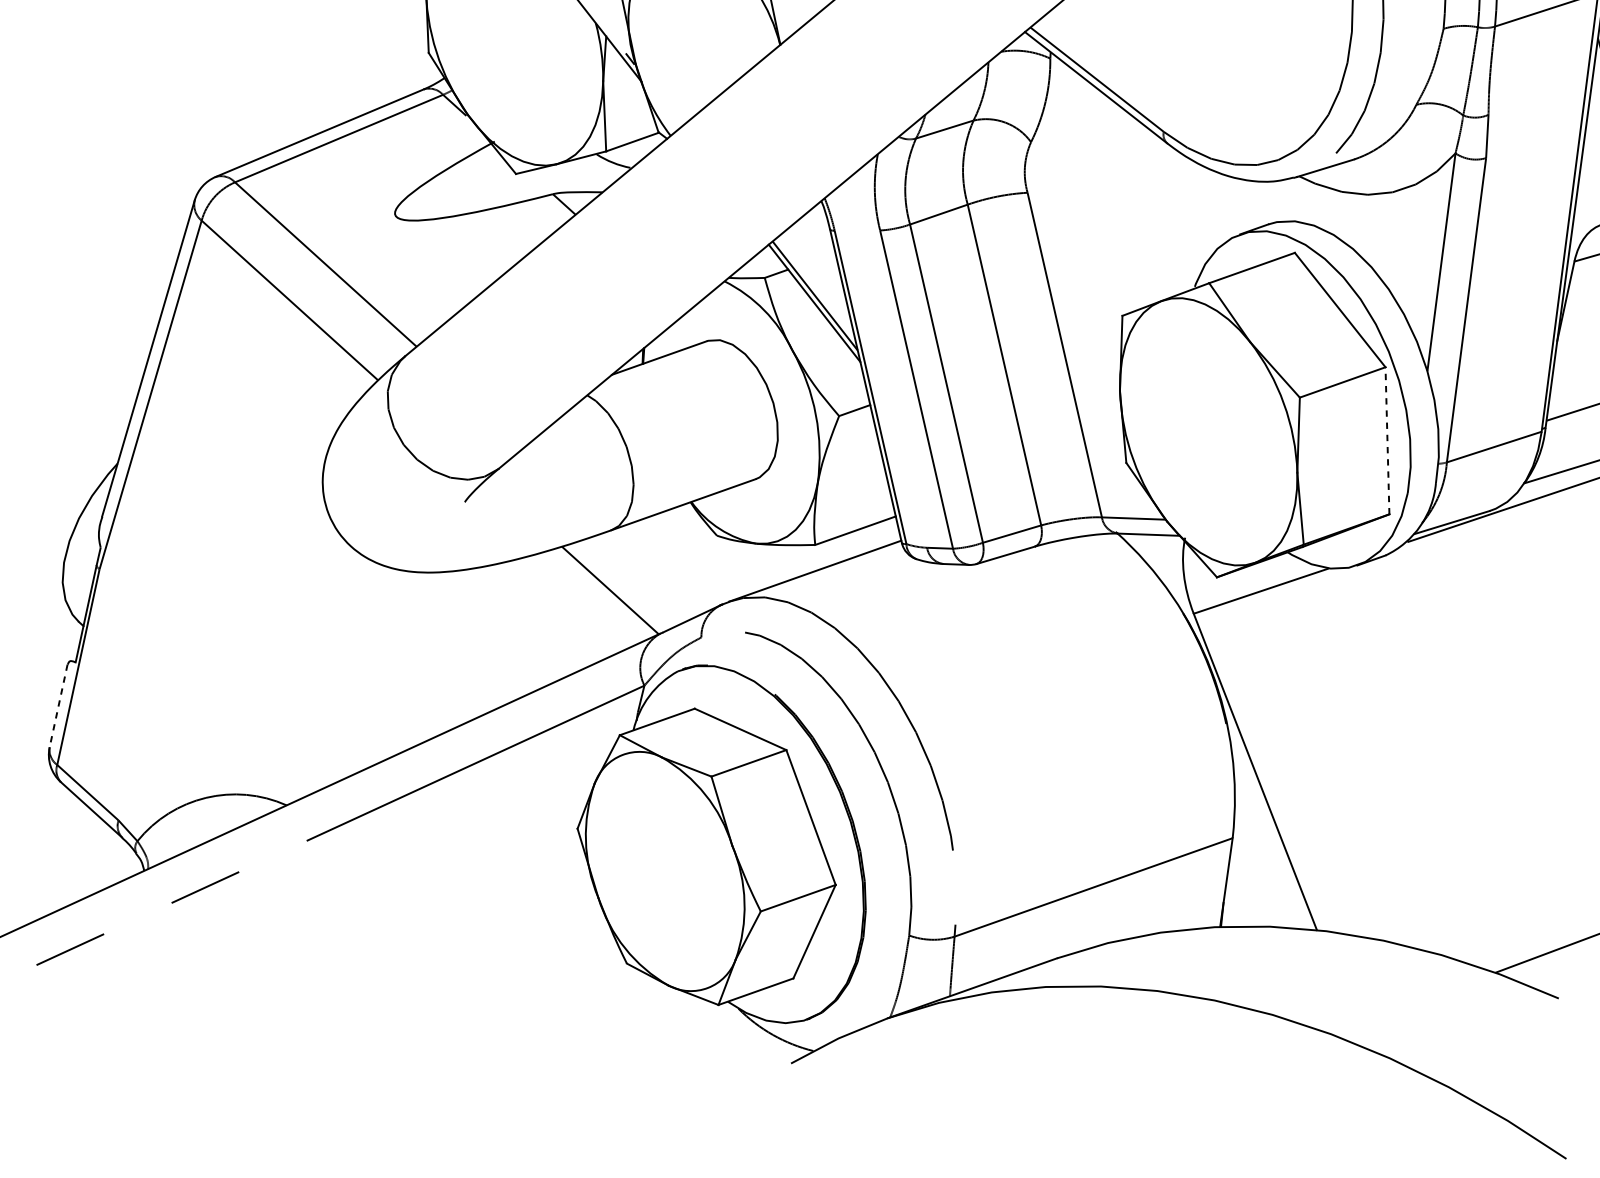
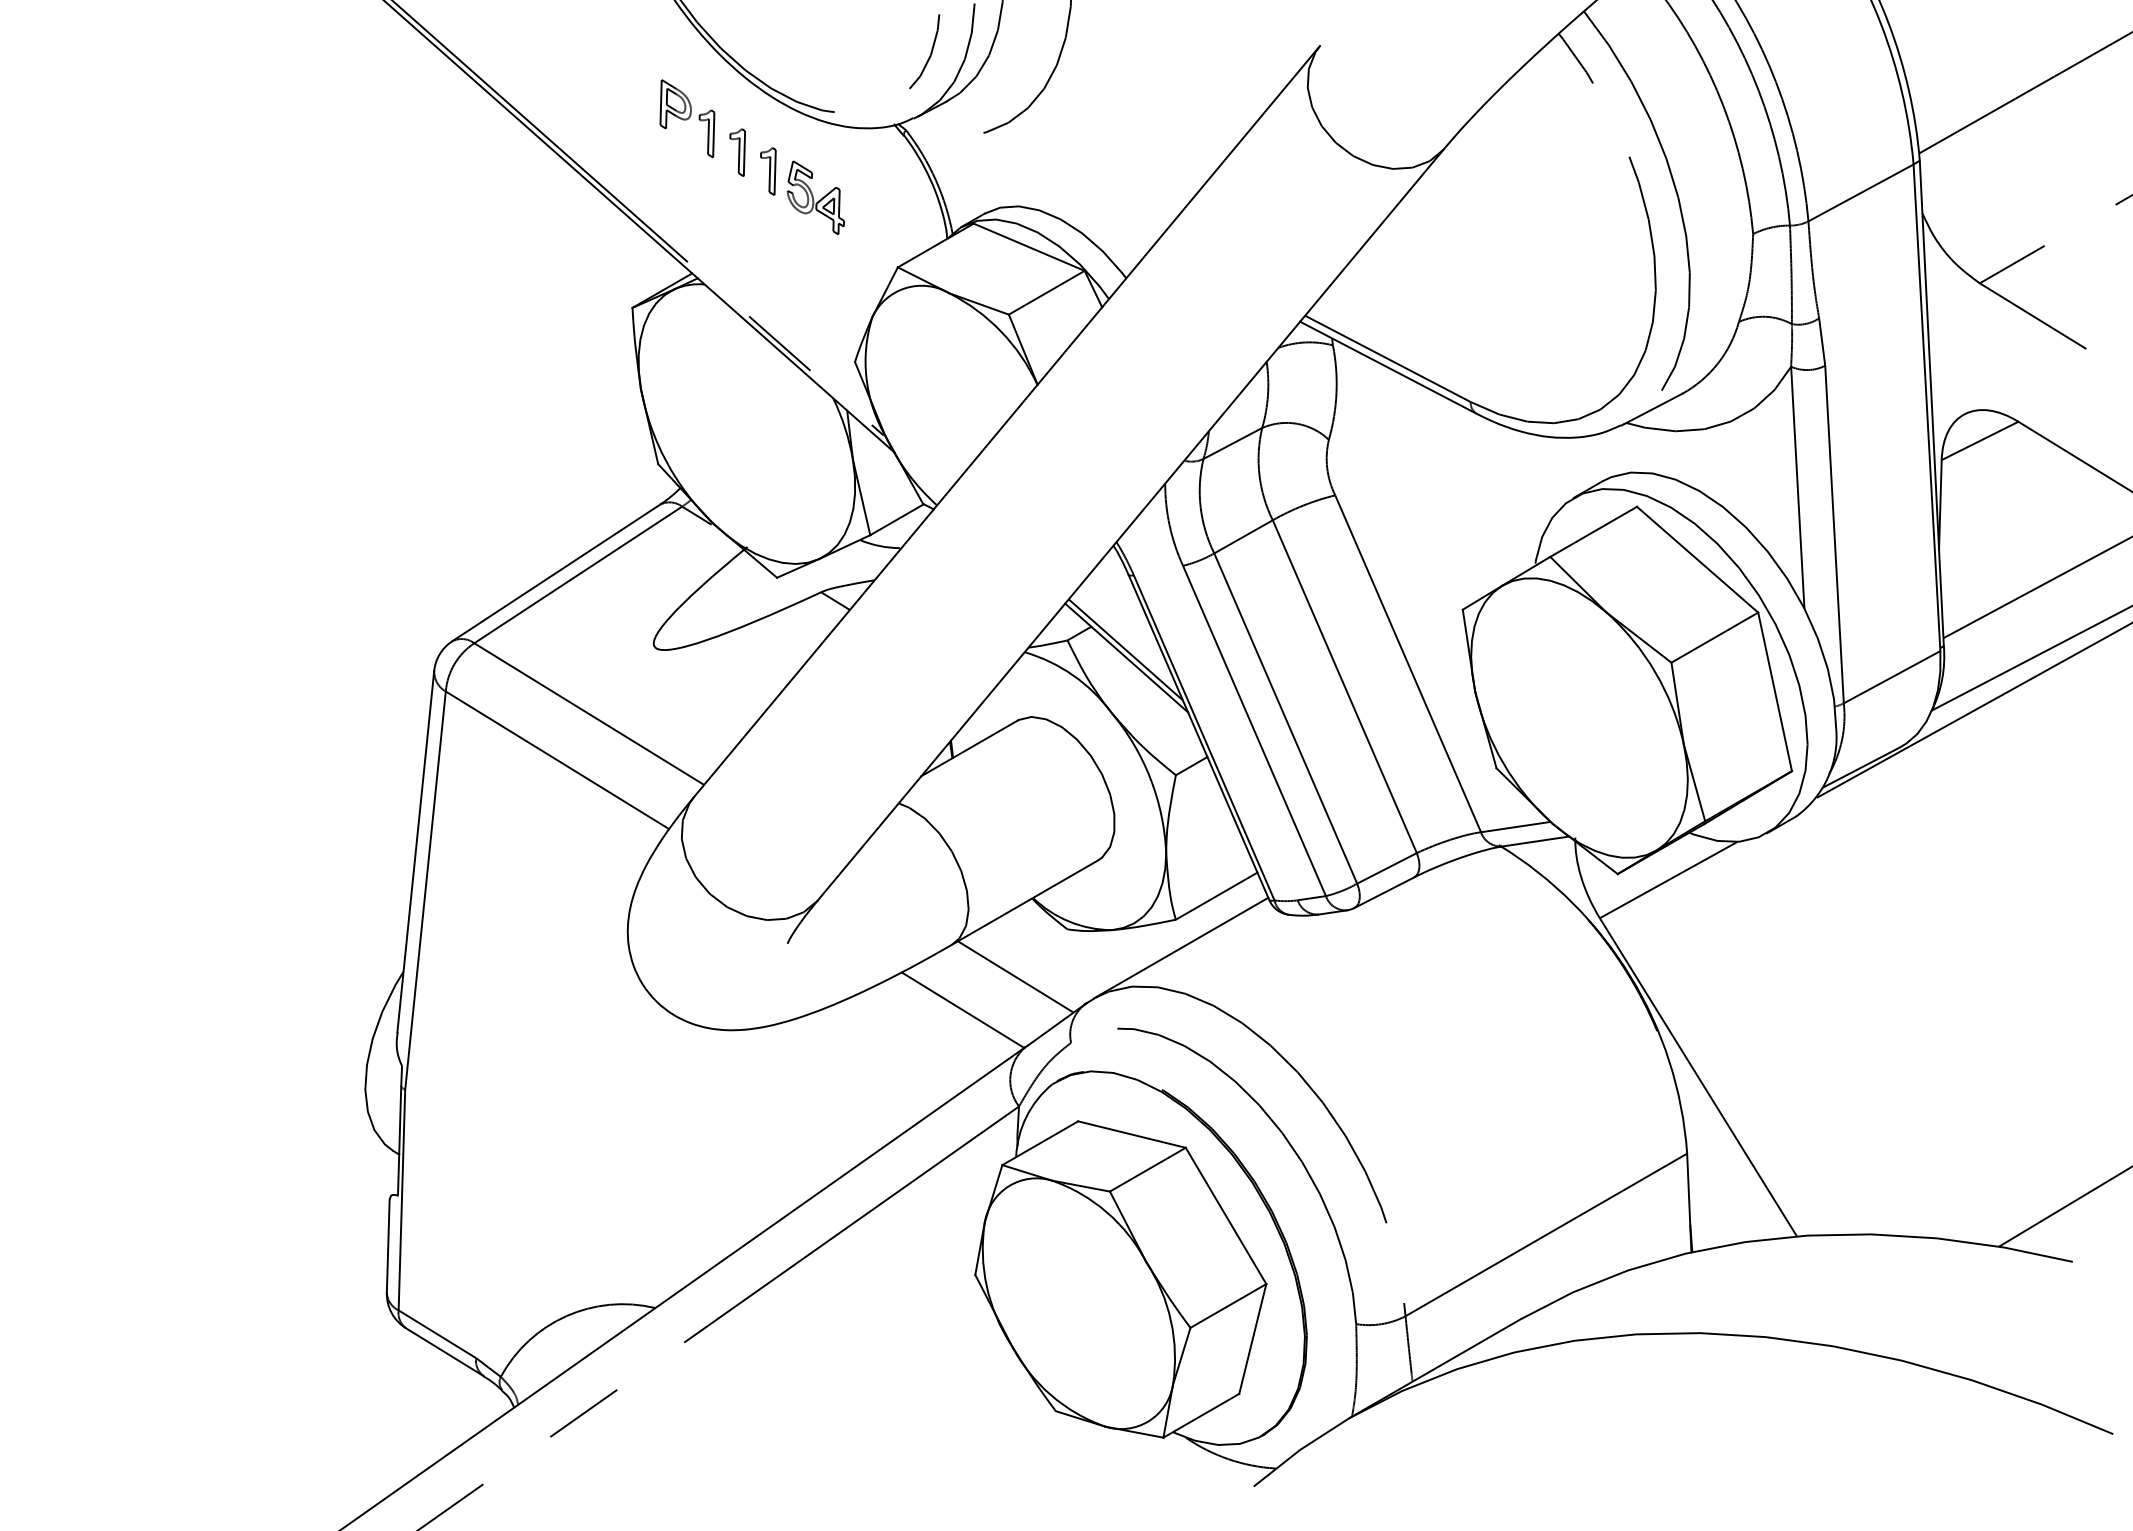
line: (1387, 440) -> (1774, 691), dashed -> solid
line: (662, 569) -> (1015, 976), added
line: (58, 706) -> (388, 1246), dashed -> solid

